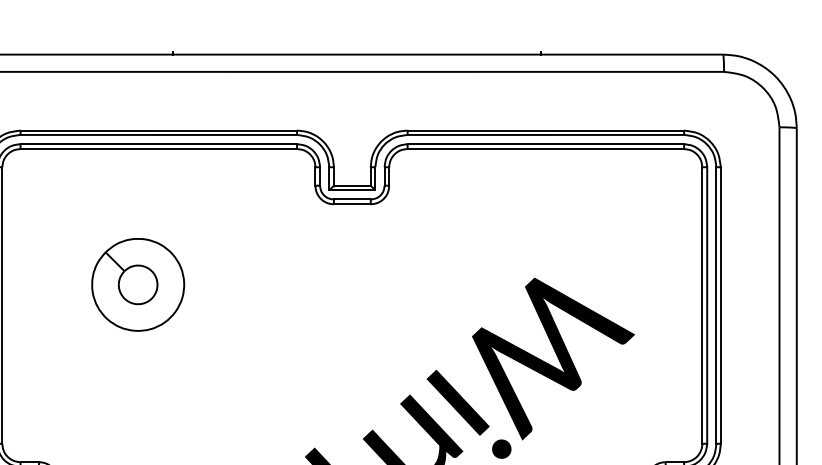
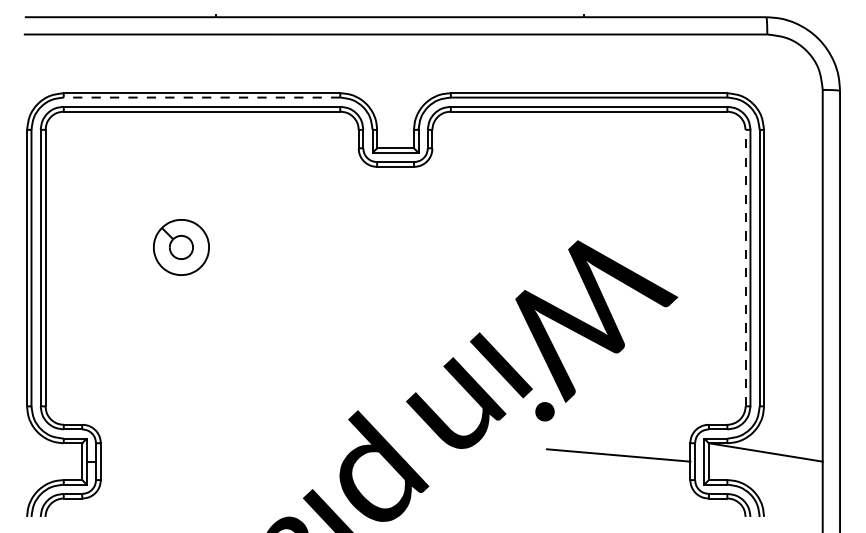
line: (158, 134) -> (201, 97), solid -> dashed
part: (138, 284) -> (181, 247), size x0.6
line: (702, 304) -> (745, 267), solid -> dashed

